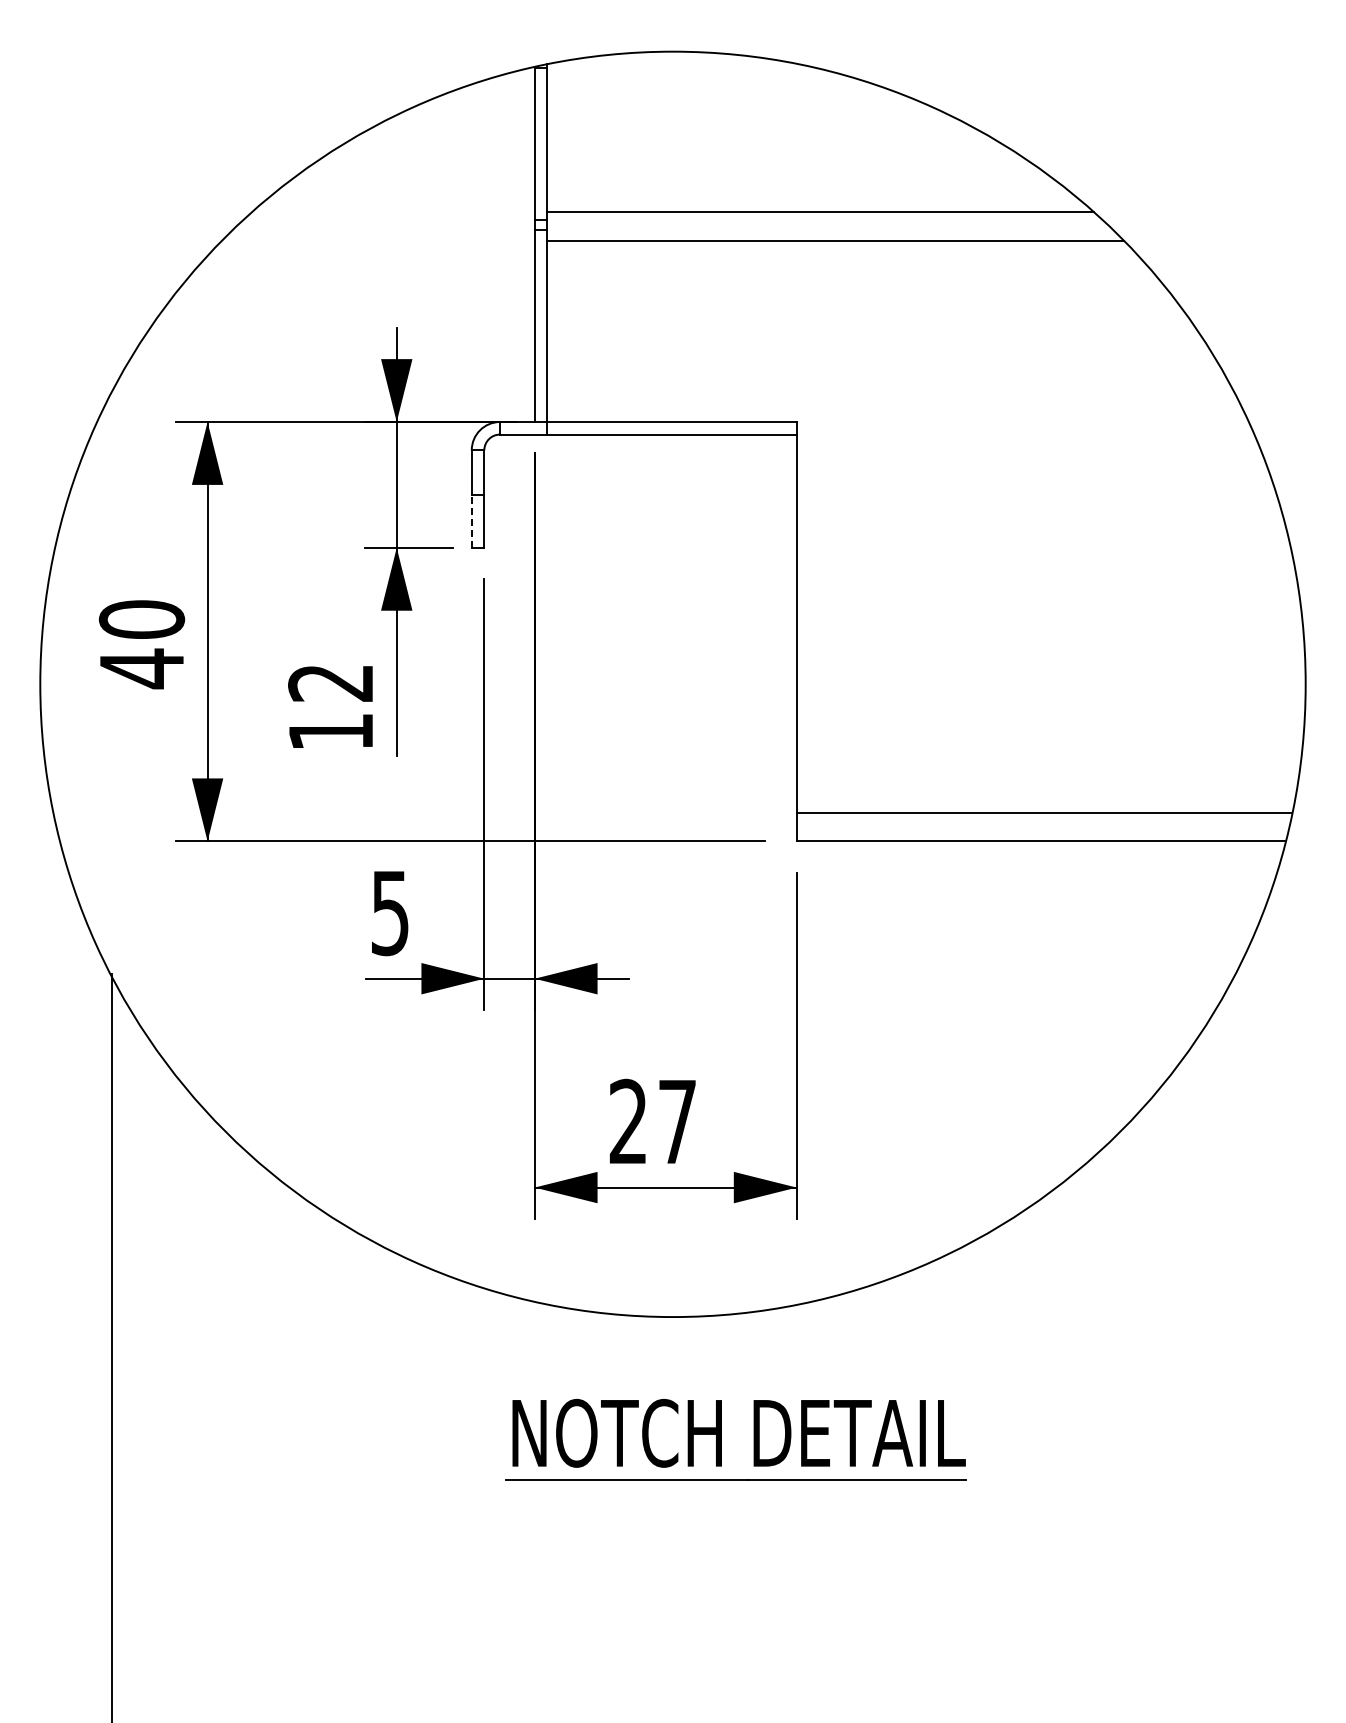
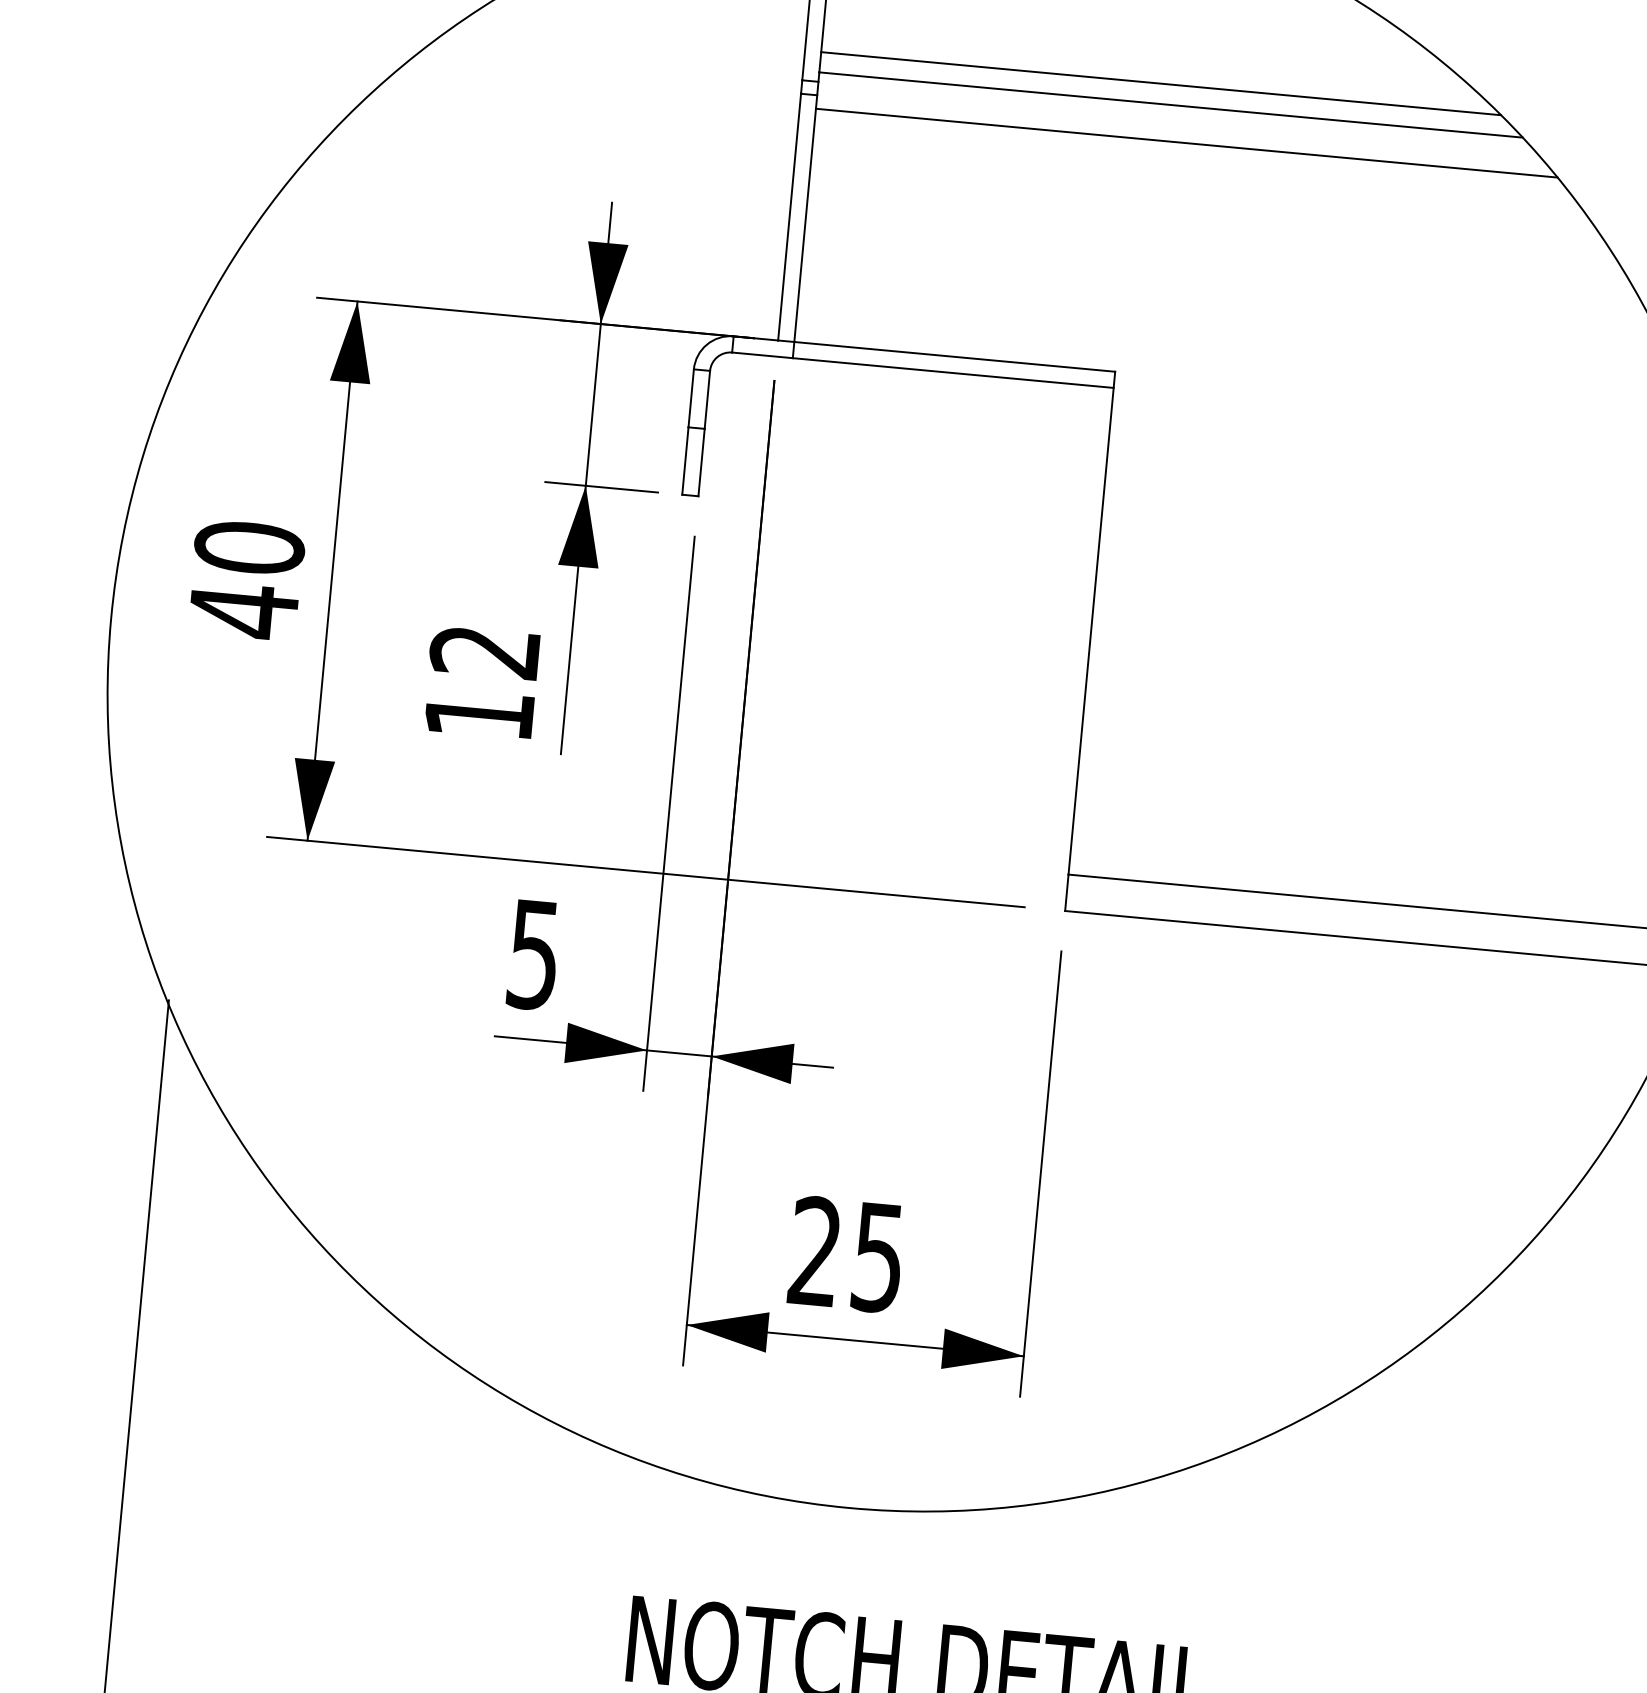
line: (811, 196) -> (1161, 83), added
line: (471, 521) -> (685, 460), dashed -> solid
text: (677, 1122) -> (878, 1258), 27 -> 25

